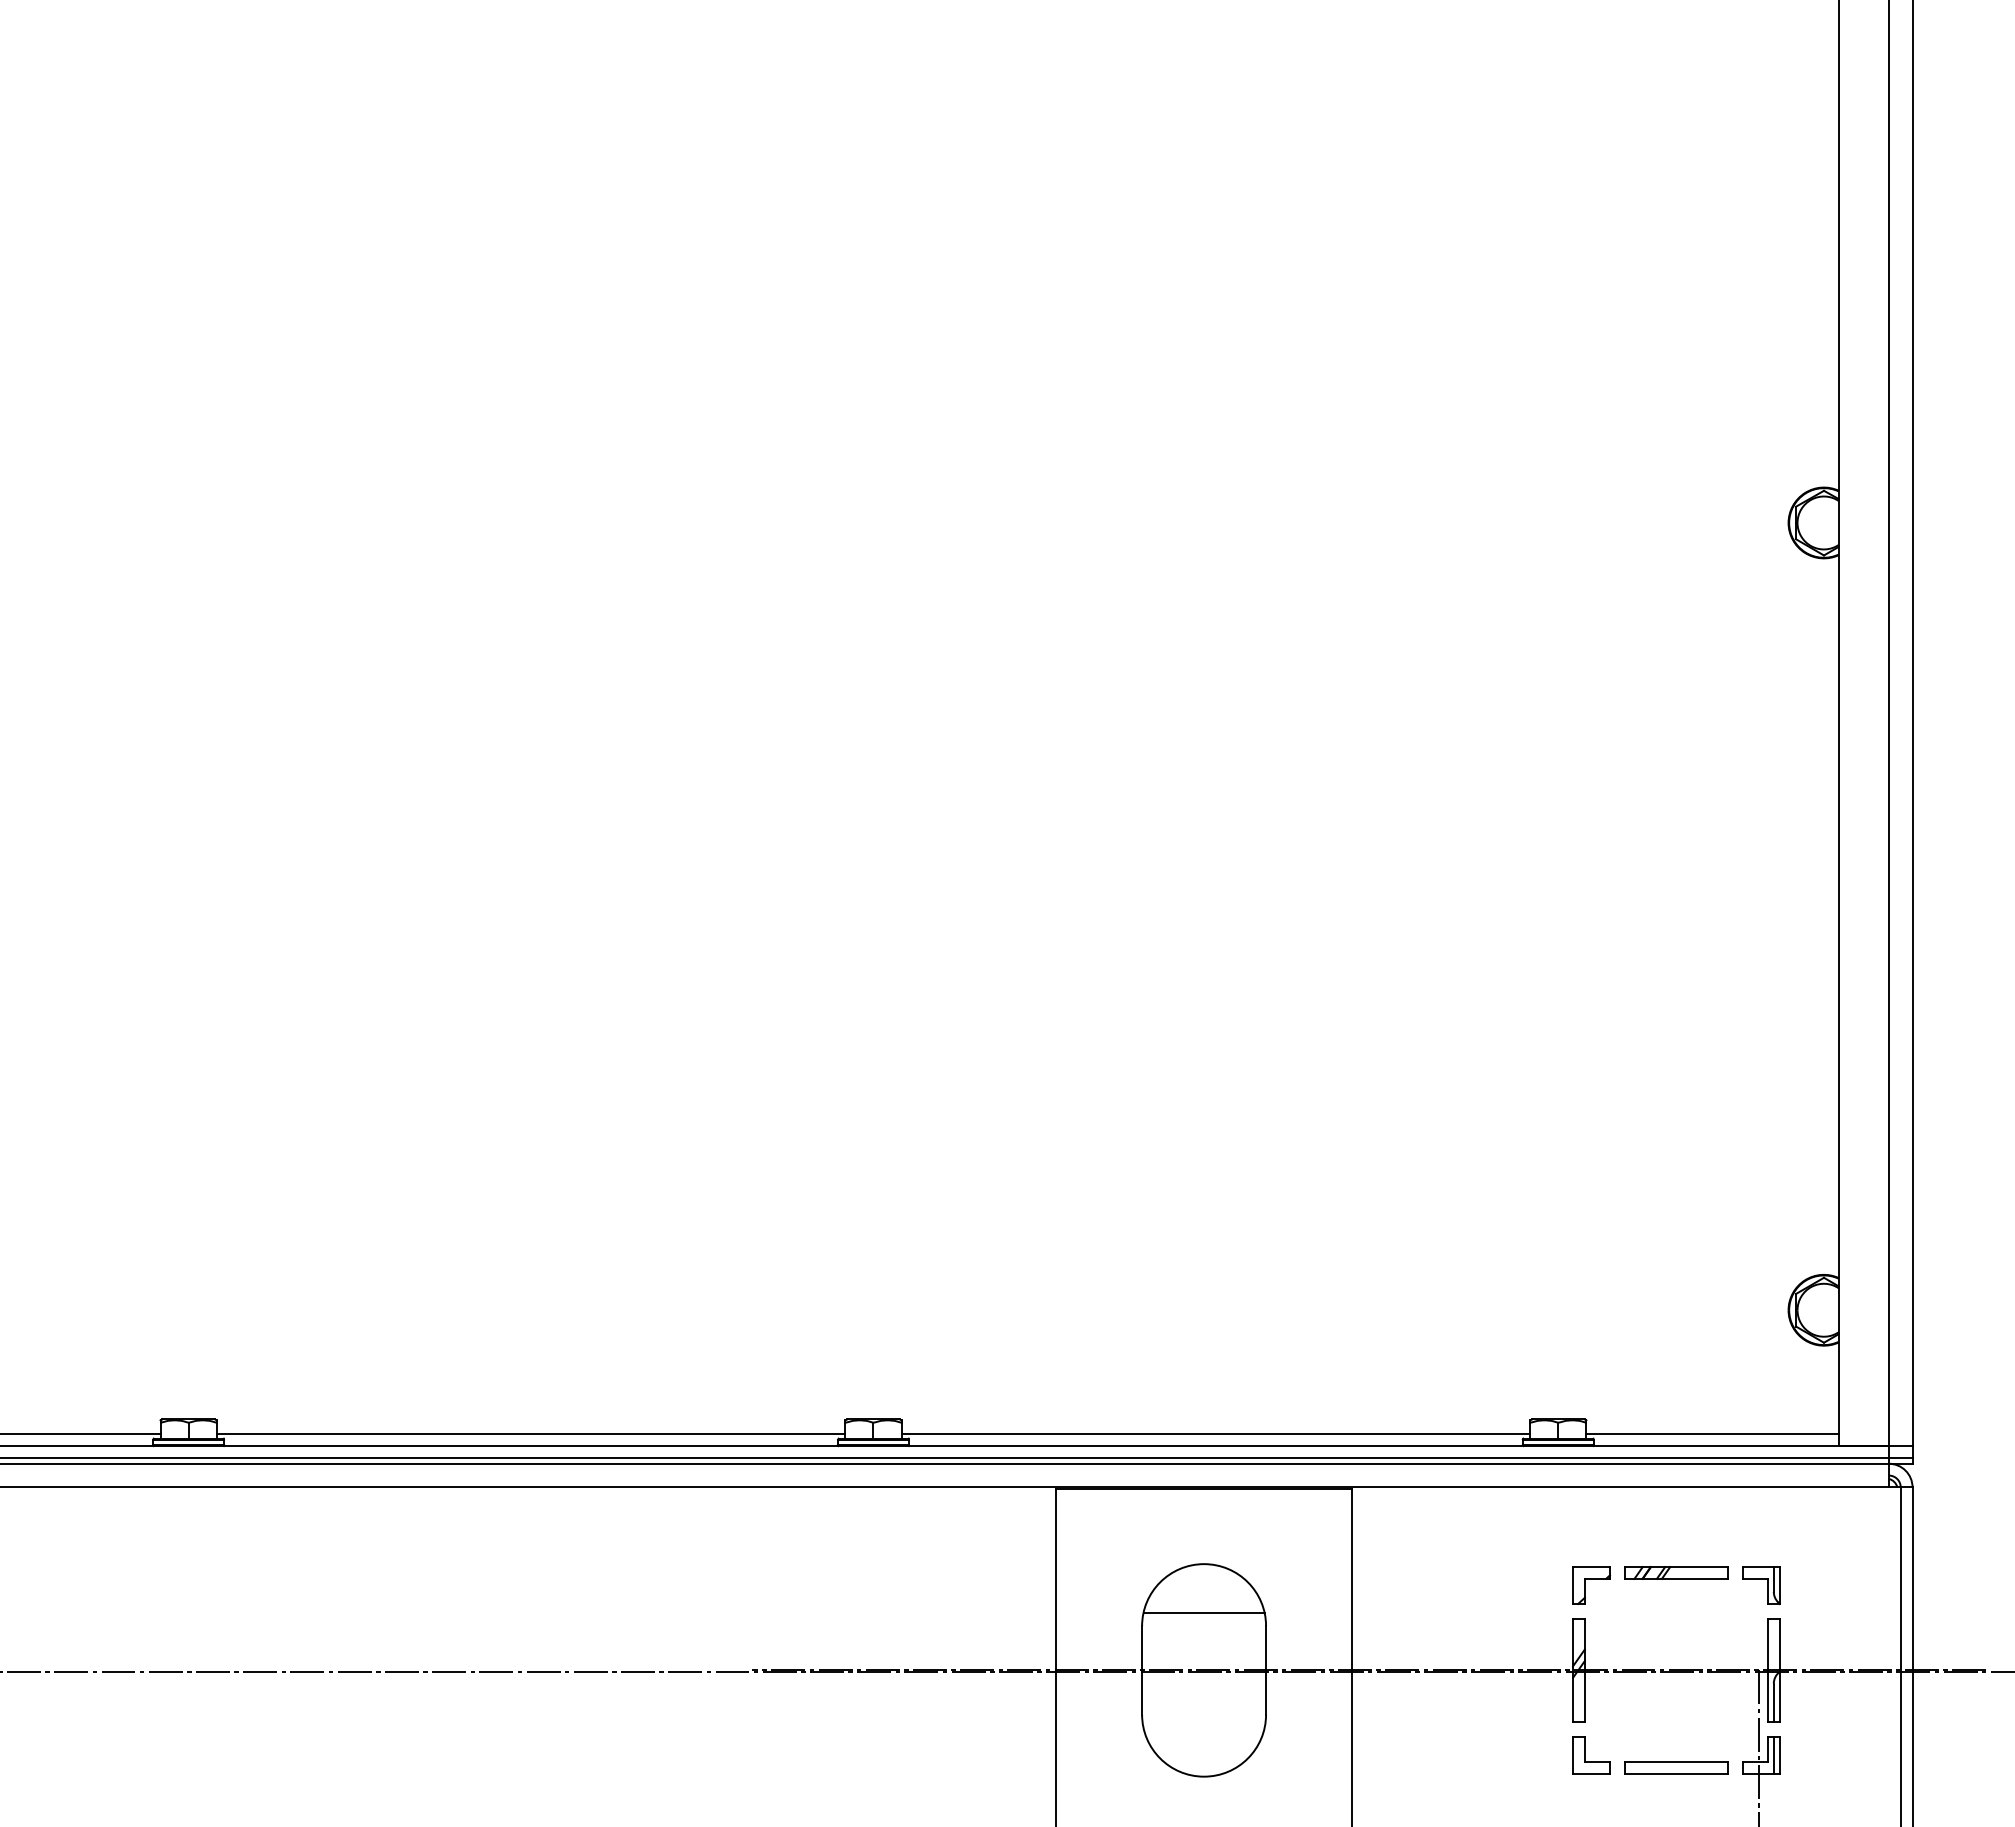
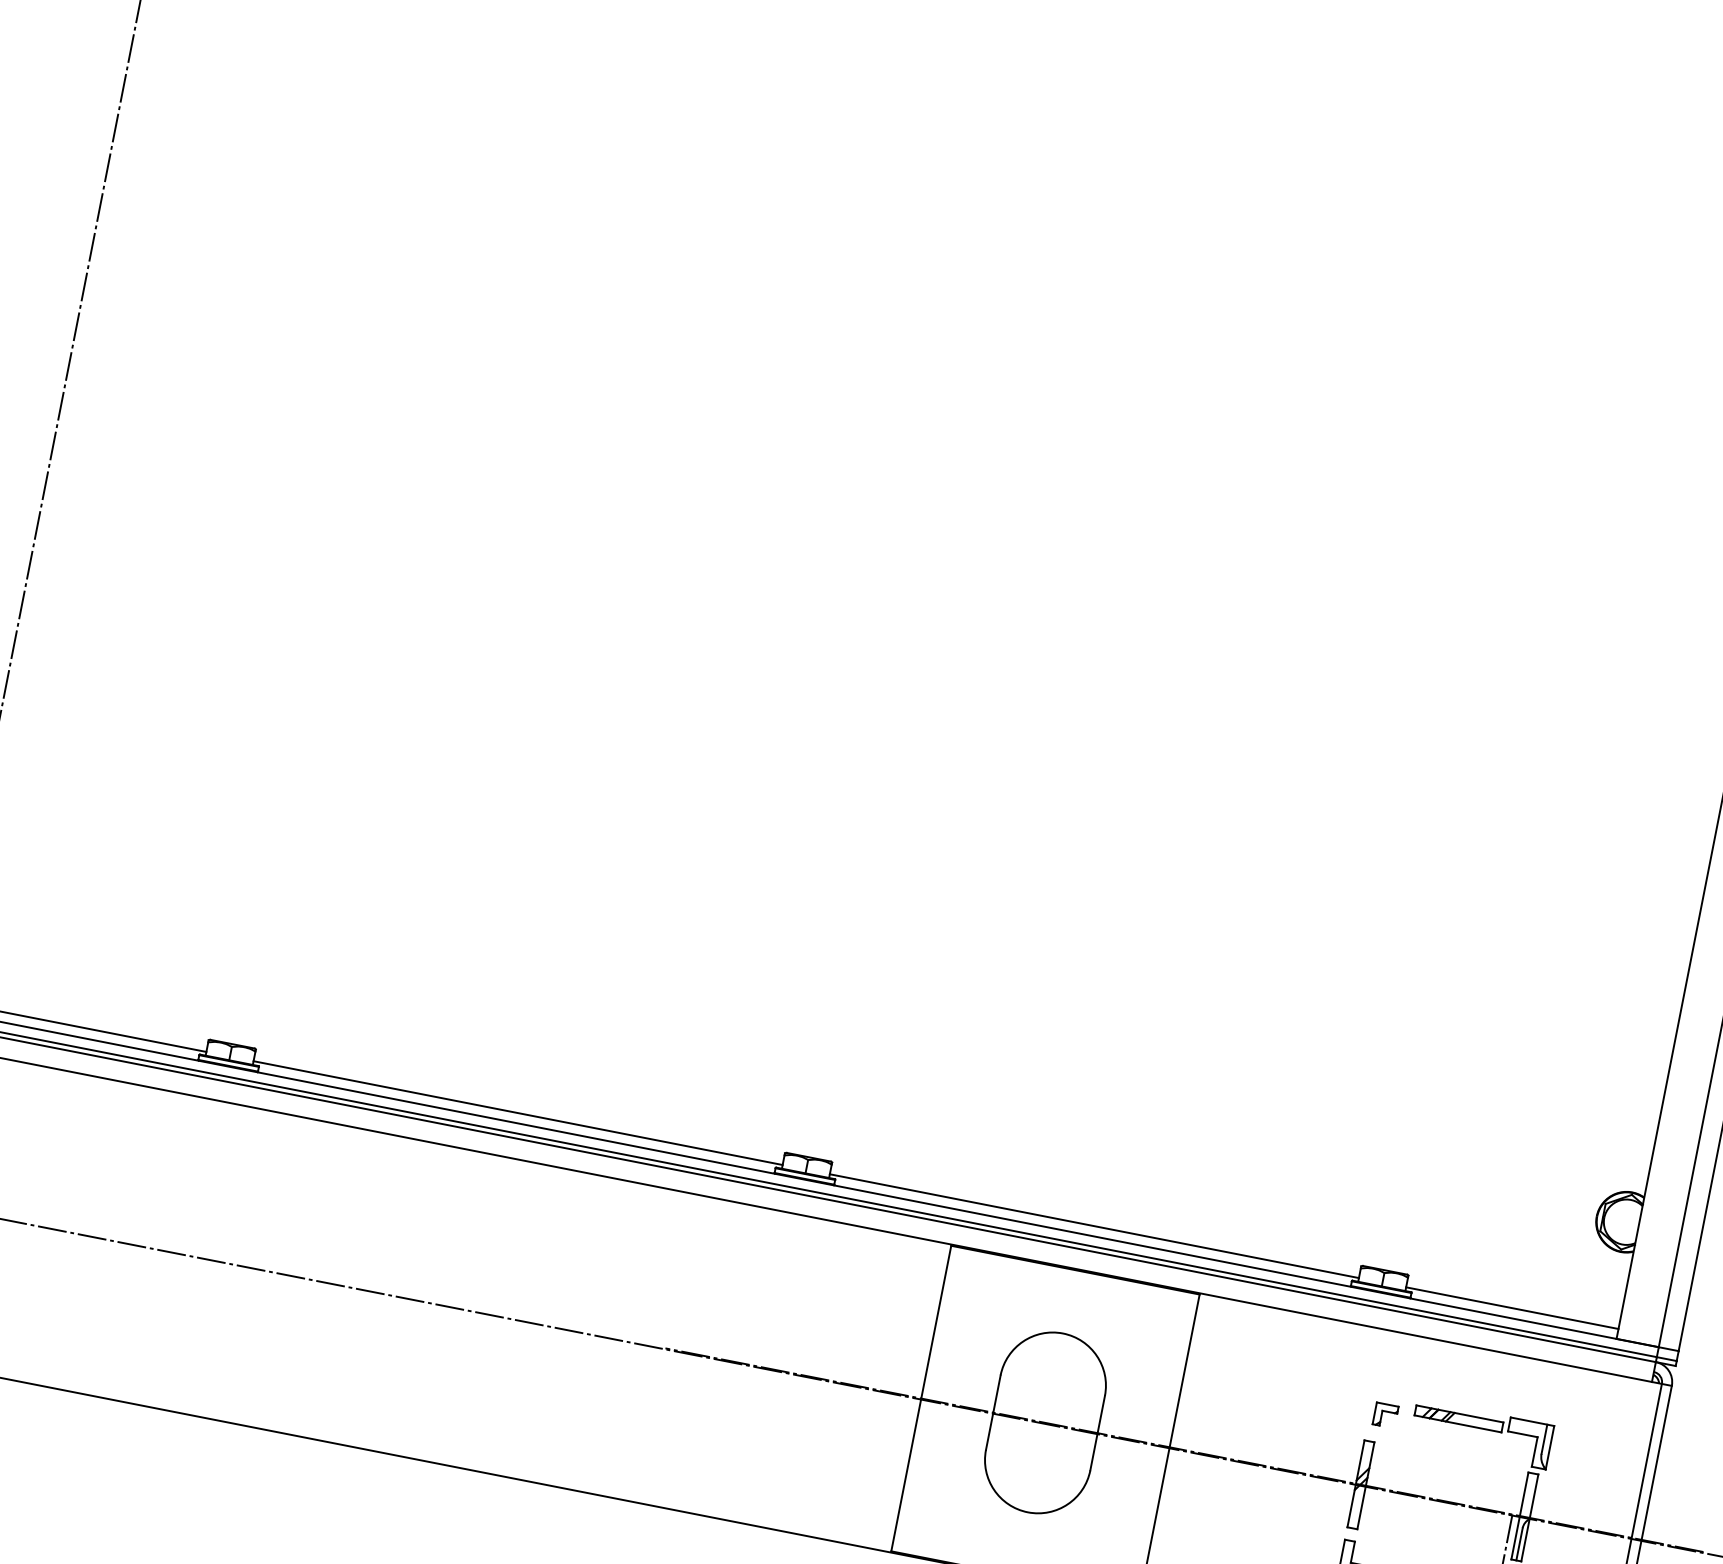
part: (1591, 1585) -> (1385, 1415), size x0.7
part: (1761, 1585) -> (1528, 1443), size x1.4
line: (1203, 1613) -> (1054, 1374), removed

